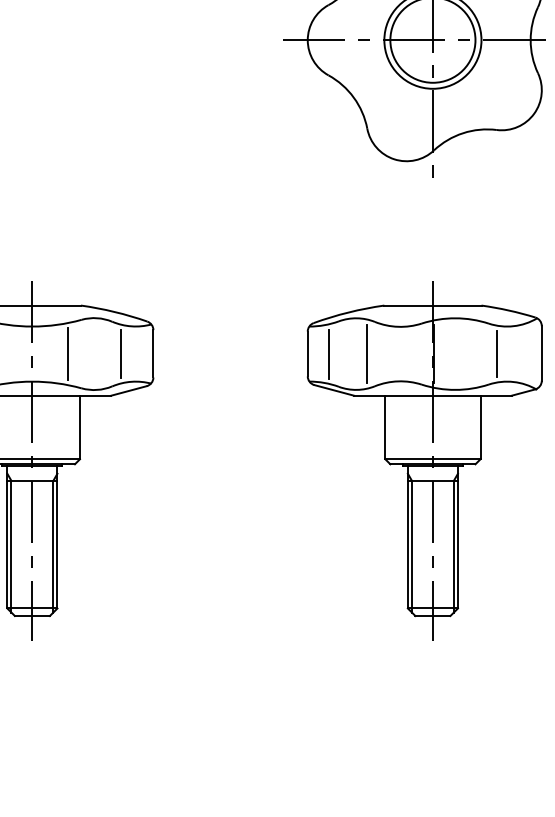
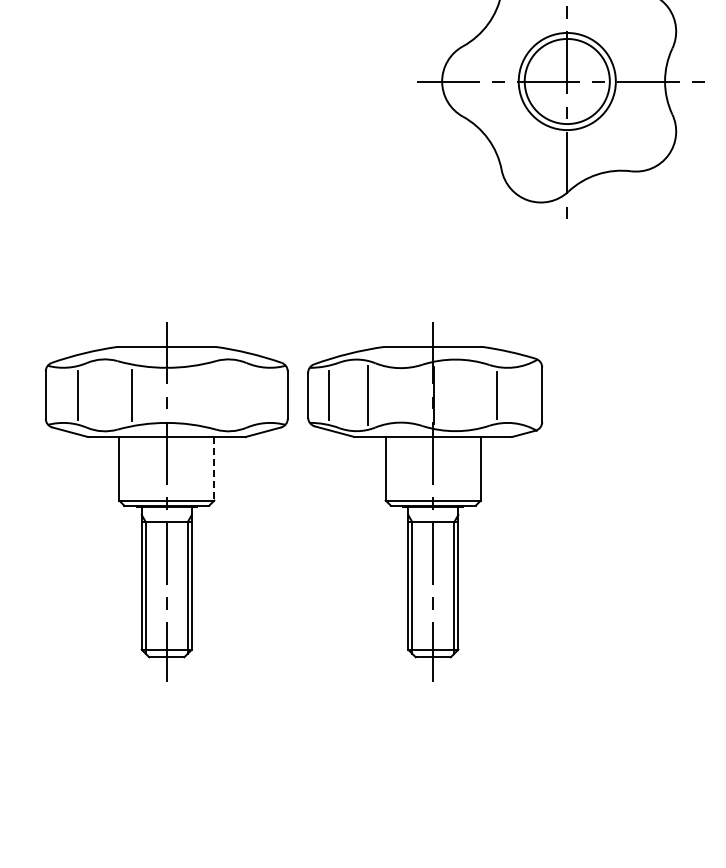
line: (67, 354) -> (201, 395), removed
line: (121, 354) -> (255, 395), removed
line: (80, 427) -> (214, 468), solid -> dashed
part: (425, 460) -> (425, 501), moved

